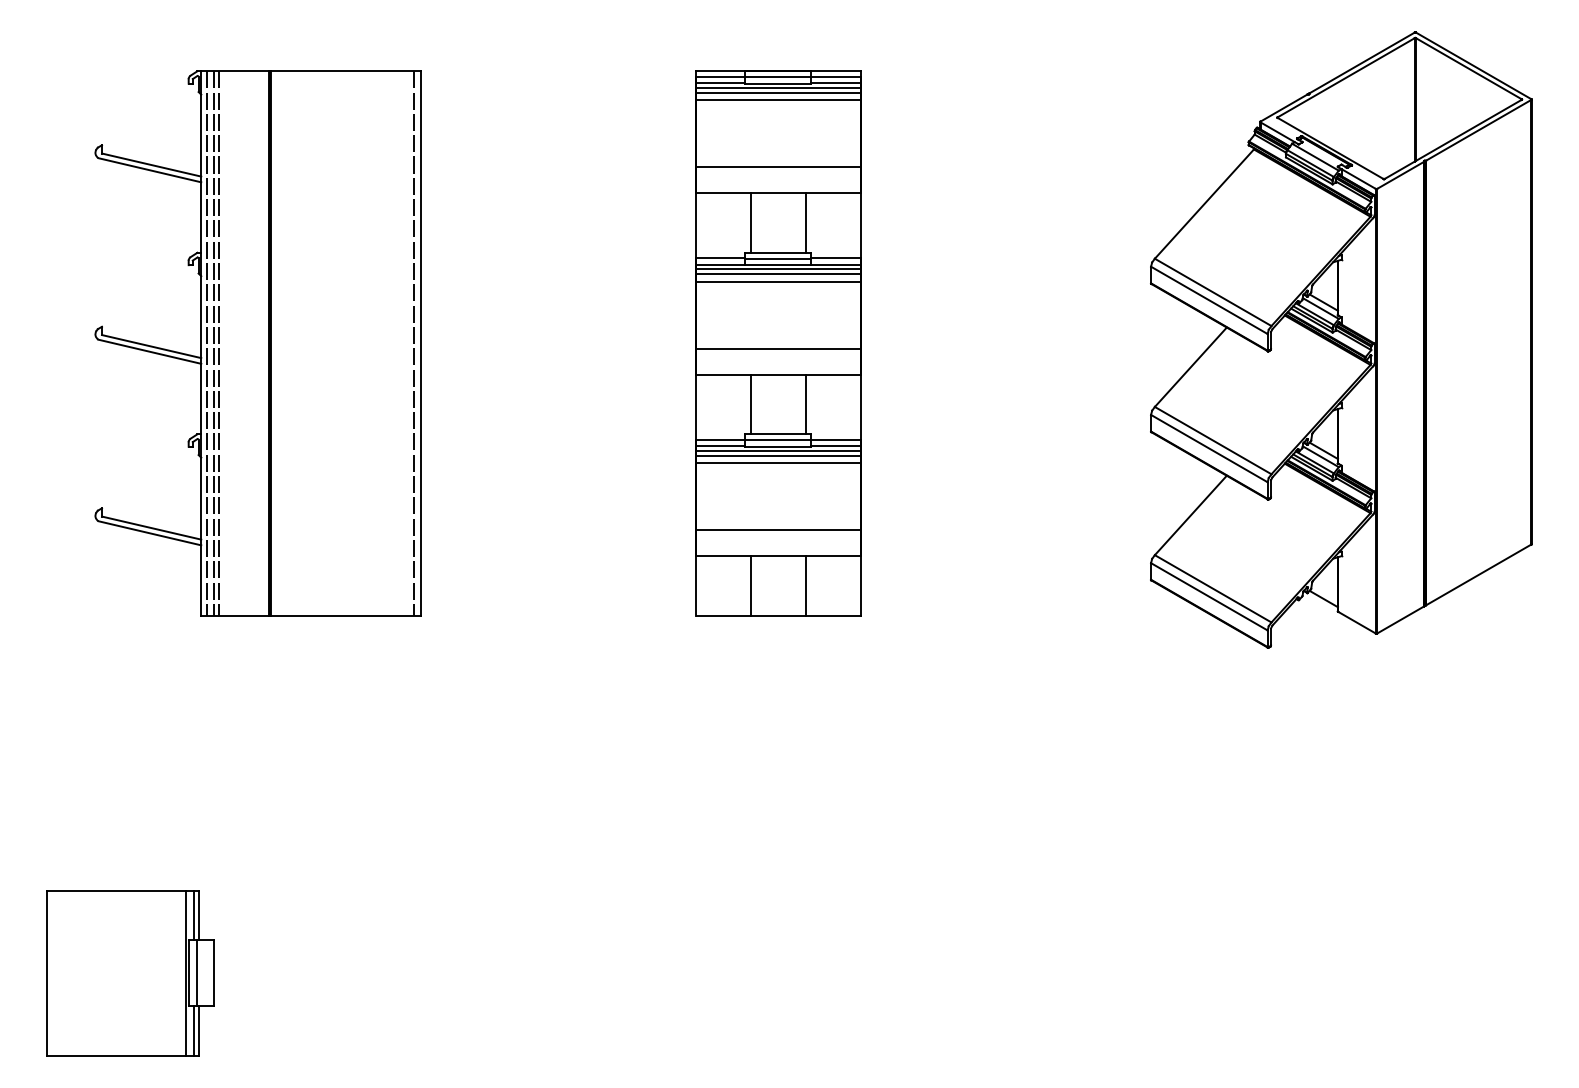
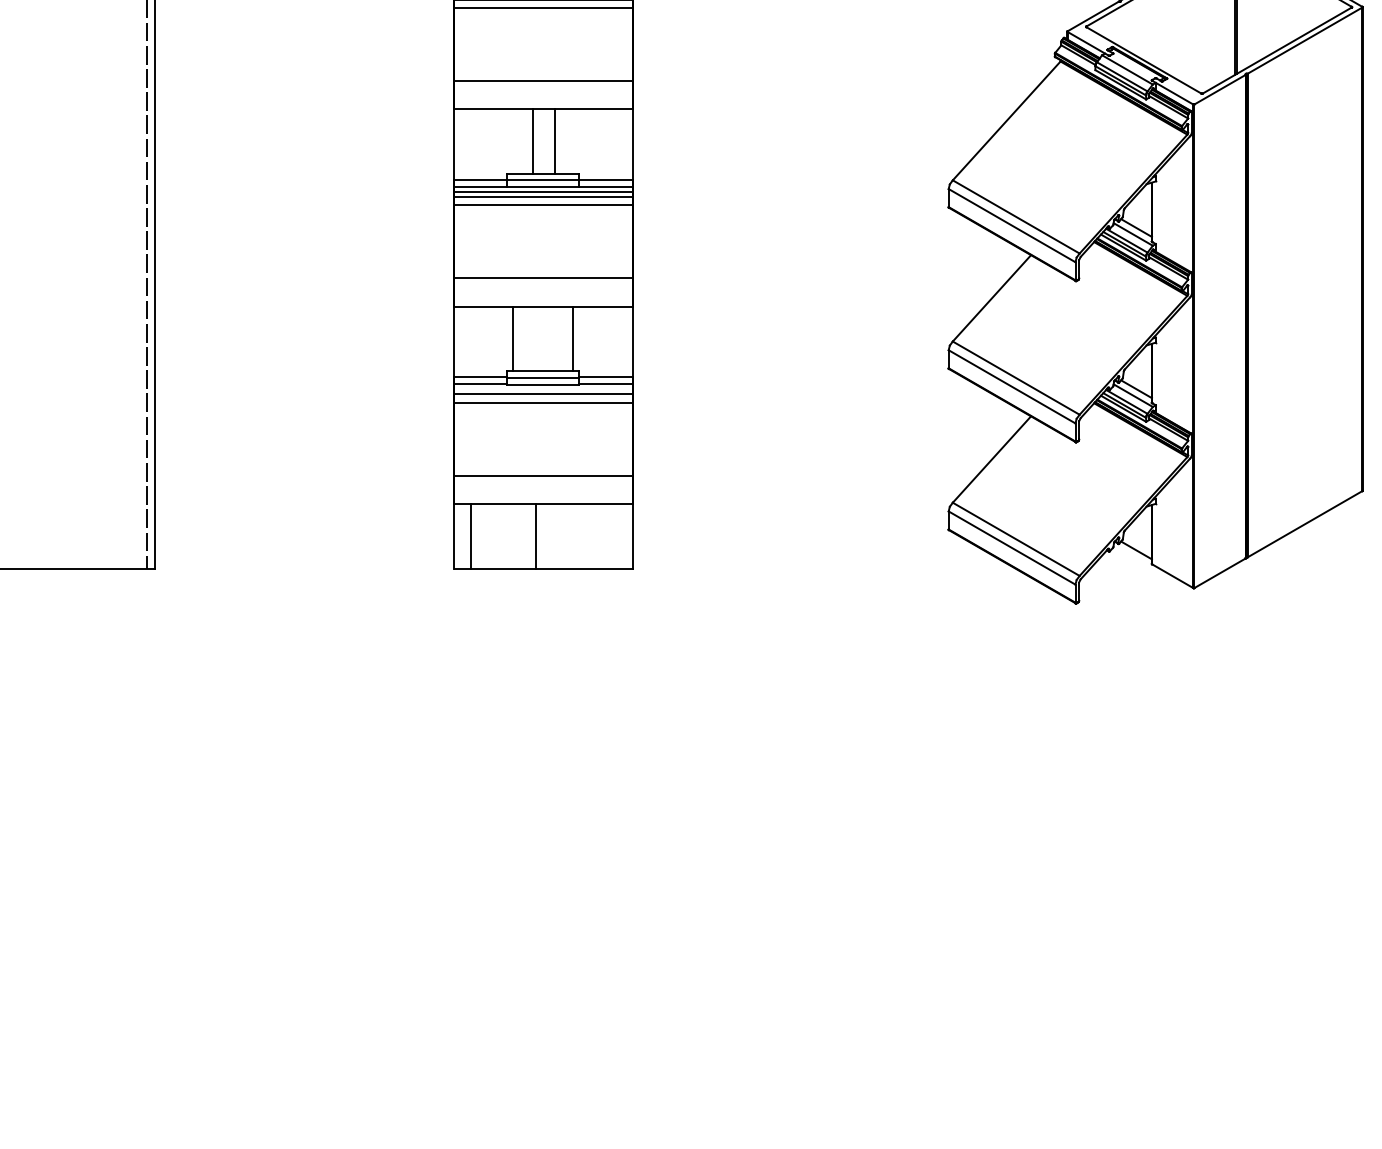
line: (750, 222) -> (554, 140), moved
line: (805, 222) -> (532, 140), moved
line: (777, 450) -> (542, 388), removed
line: (750, 585) -> (470, 535), moved
line: (805, 585) -> (535, 535), moved

